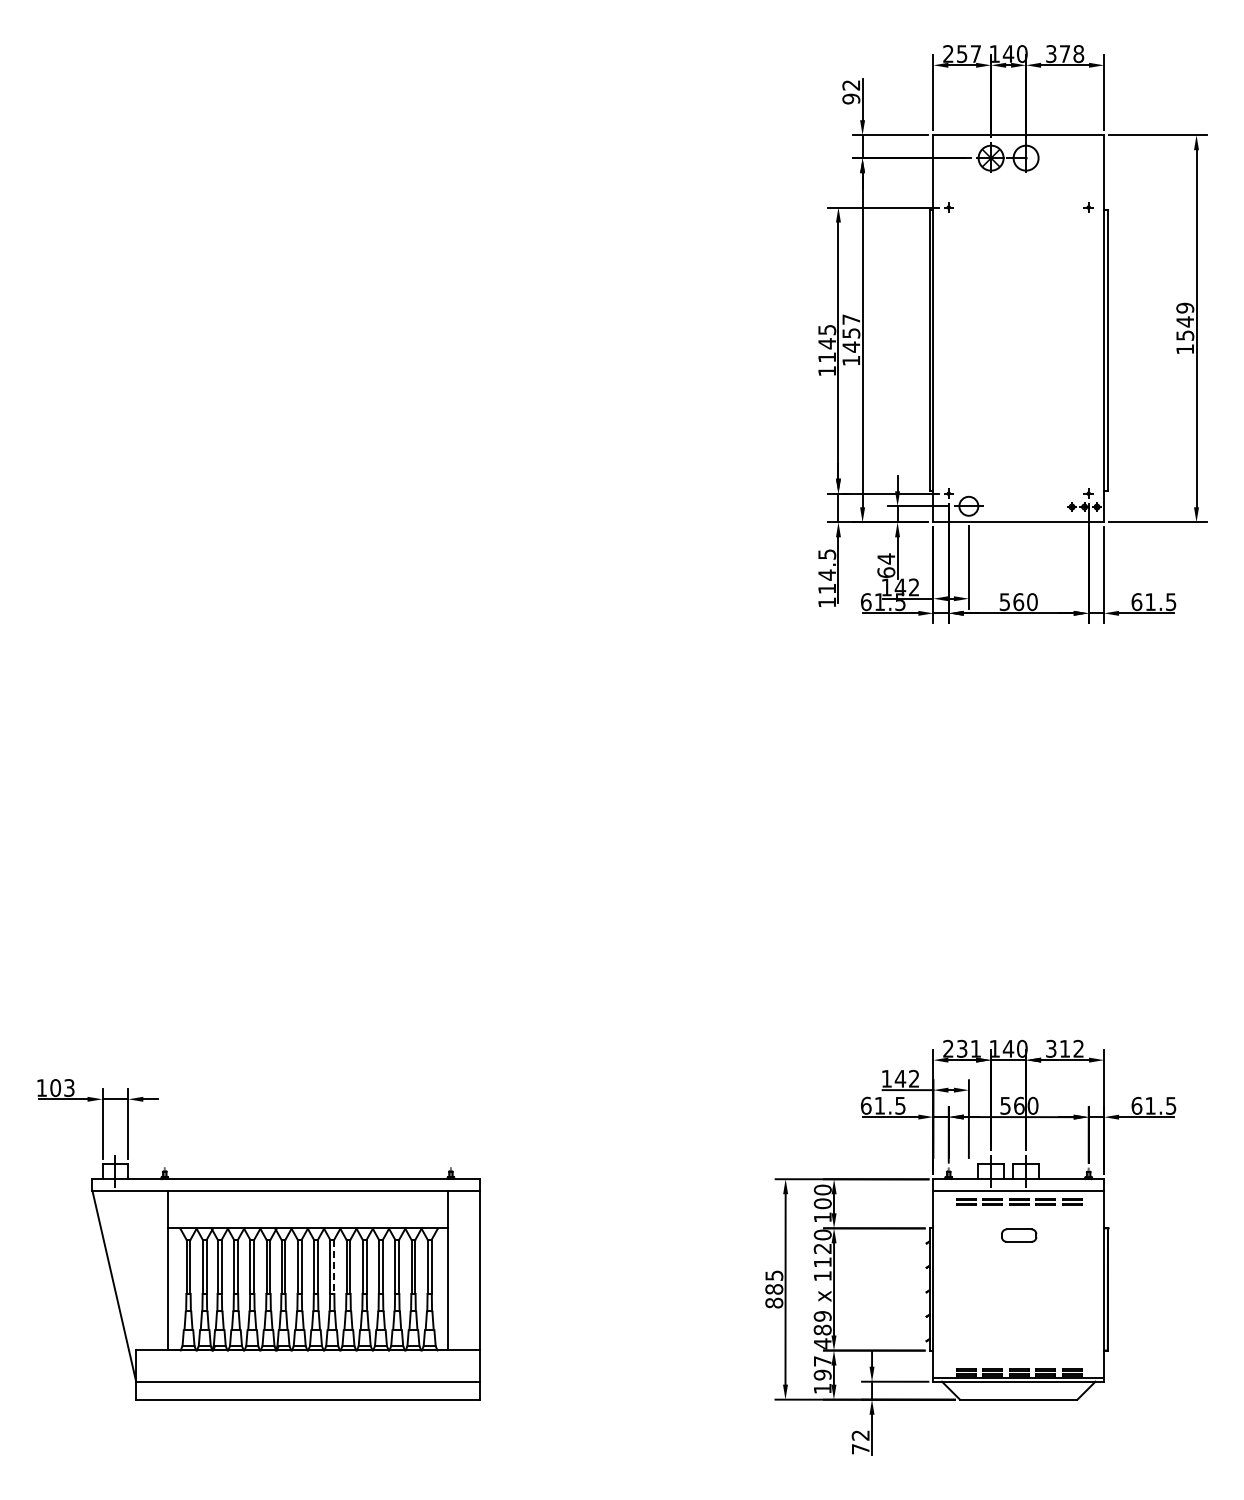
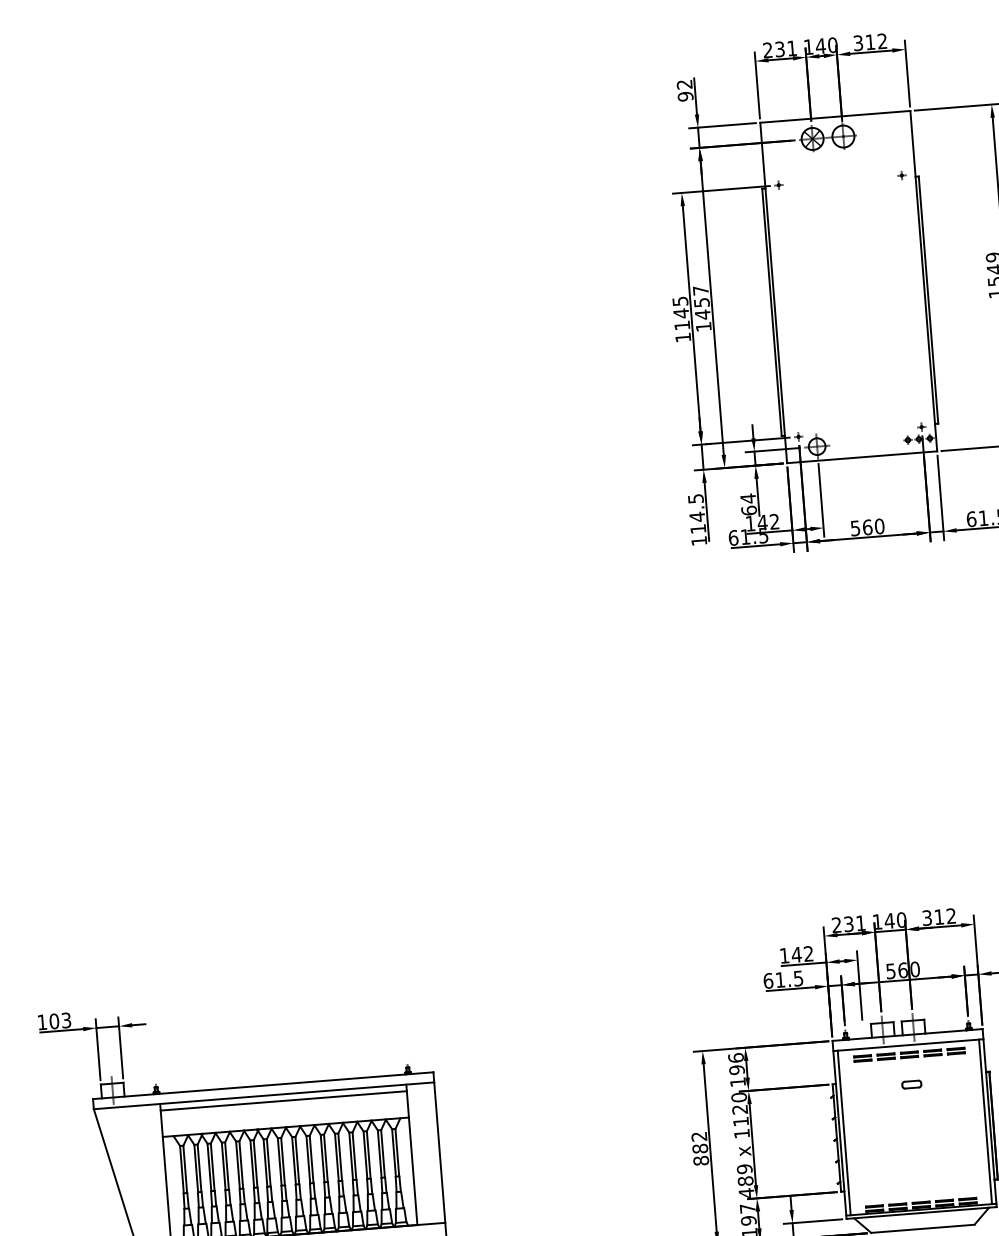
text: (968, 53) -> (785, 48), 257 -> 231
text: (1072, 54) -> (877, 42), 378 -> 312
text: (822, 1196) -> (736, 1063), 100 -> 196
line: (307, 1198) -> (283, 1101), added
part: (1018, 1235) -> (911, 1084), size x0.62
line: (334, 1267) -> (312, 1159), dashed -> solid
text: (774, 1275) -> (699, 1136), 885 -> 882
line: (938, 1283) -> (844, 1132), added
line: (1099, 1283) -> (985, 1121), added

